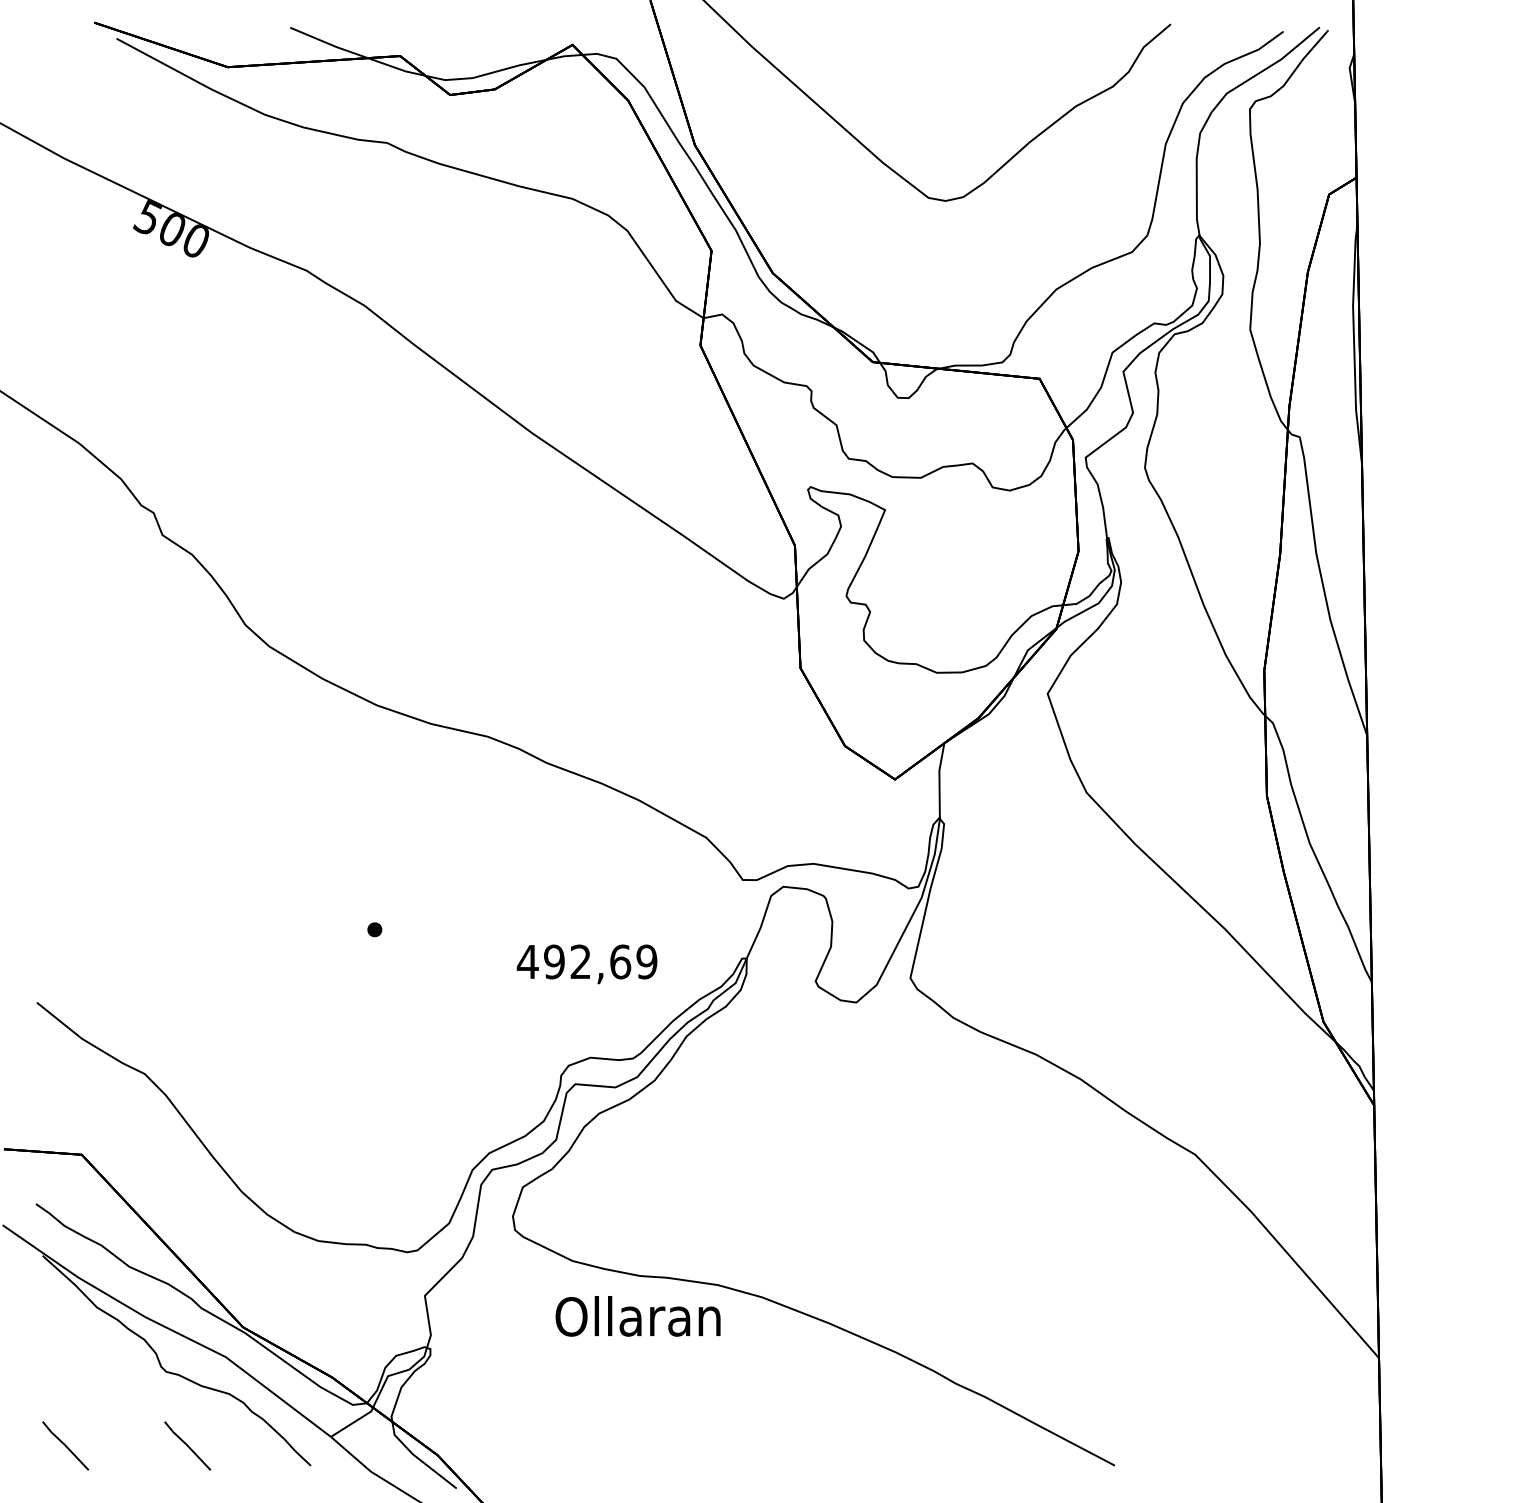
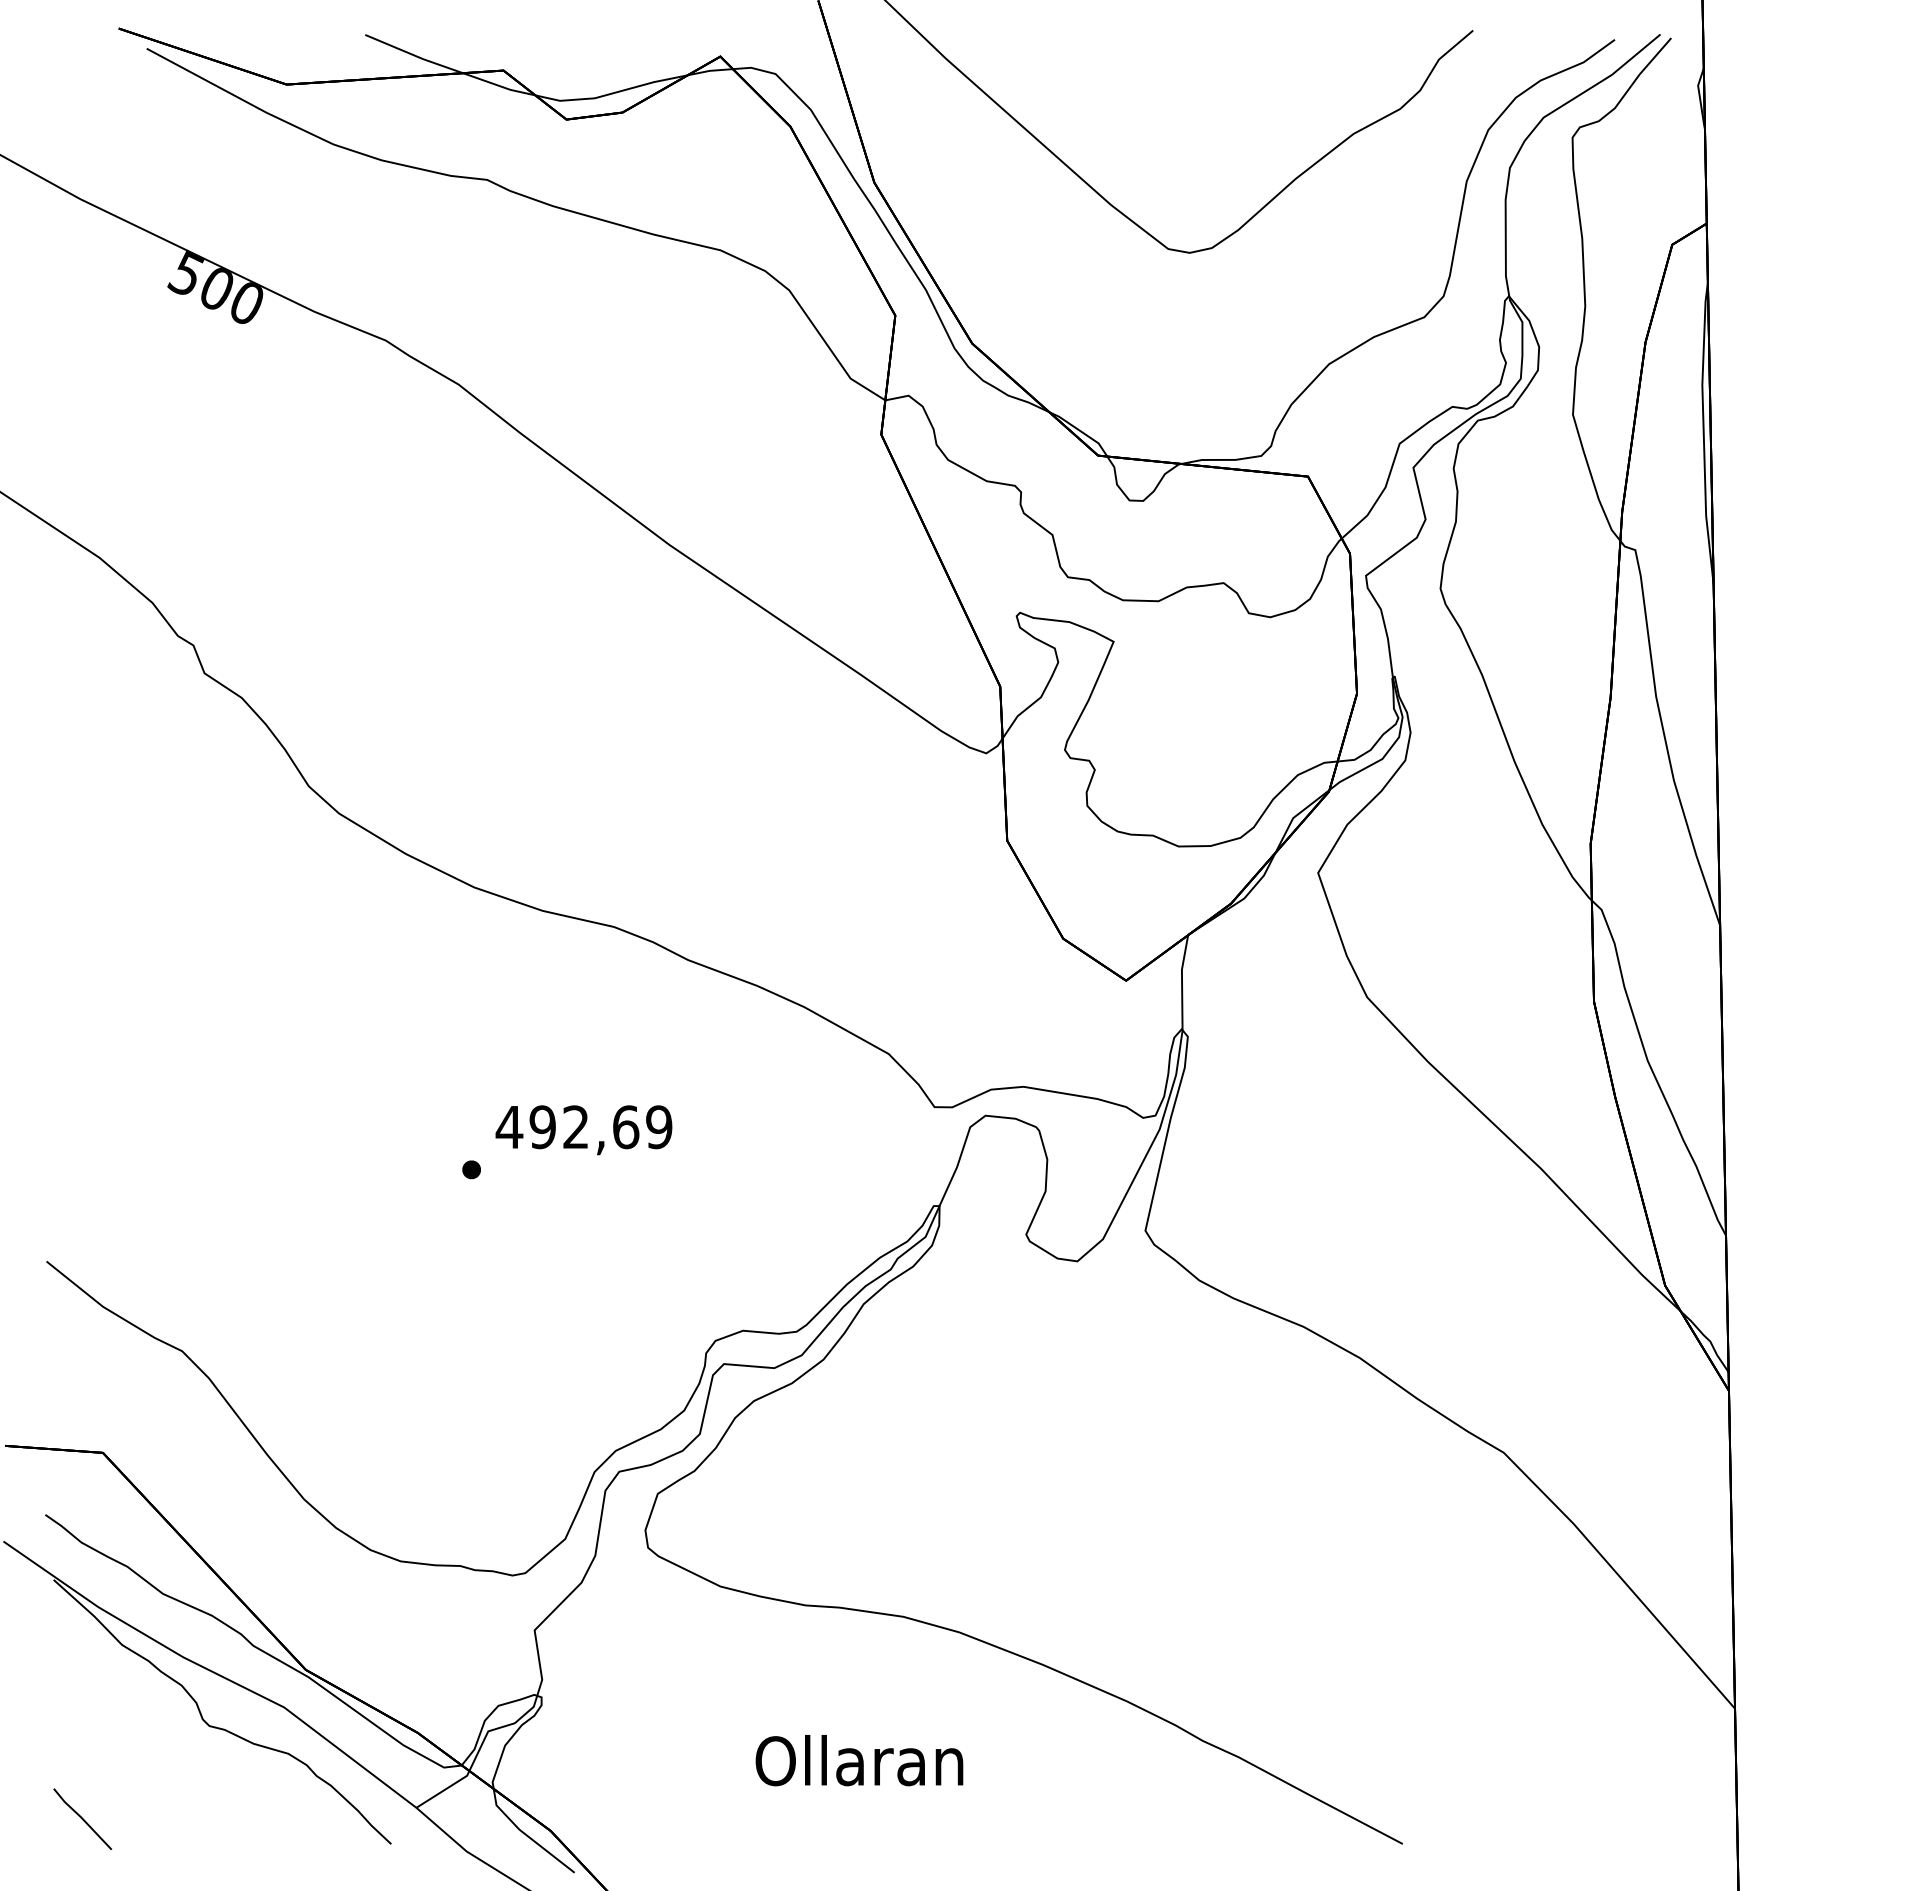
text: (586, 964) -> (583, 1130), moved
text: (637, 1316) -> (858, 1760), moved
line: (187, 1445) -> (235, 1818), removed

